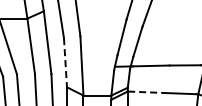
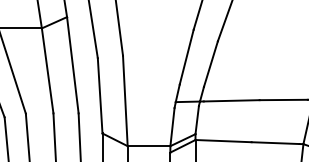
line: (65, 62) -> (100, 95), dashed -> solid
line: (146, 92) -> (224, 141), dashed -> solid

